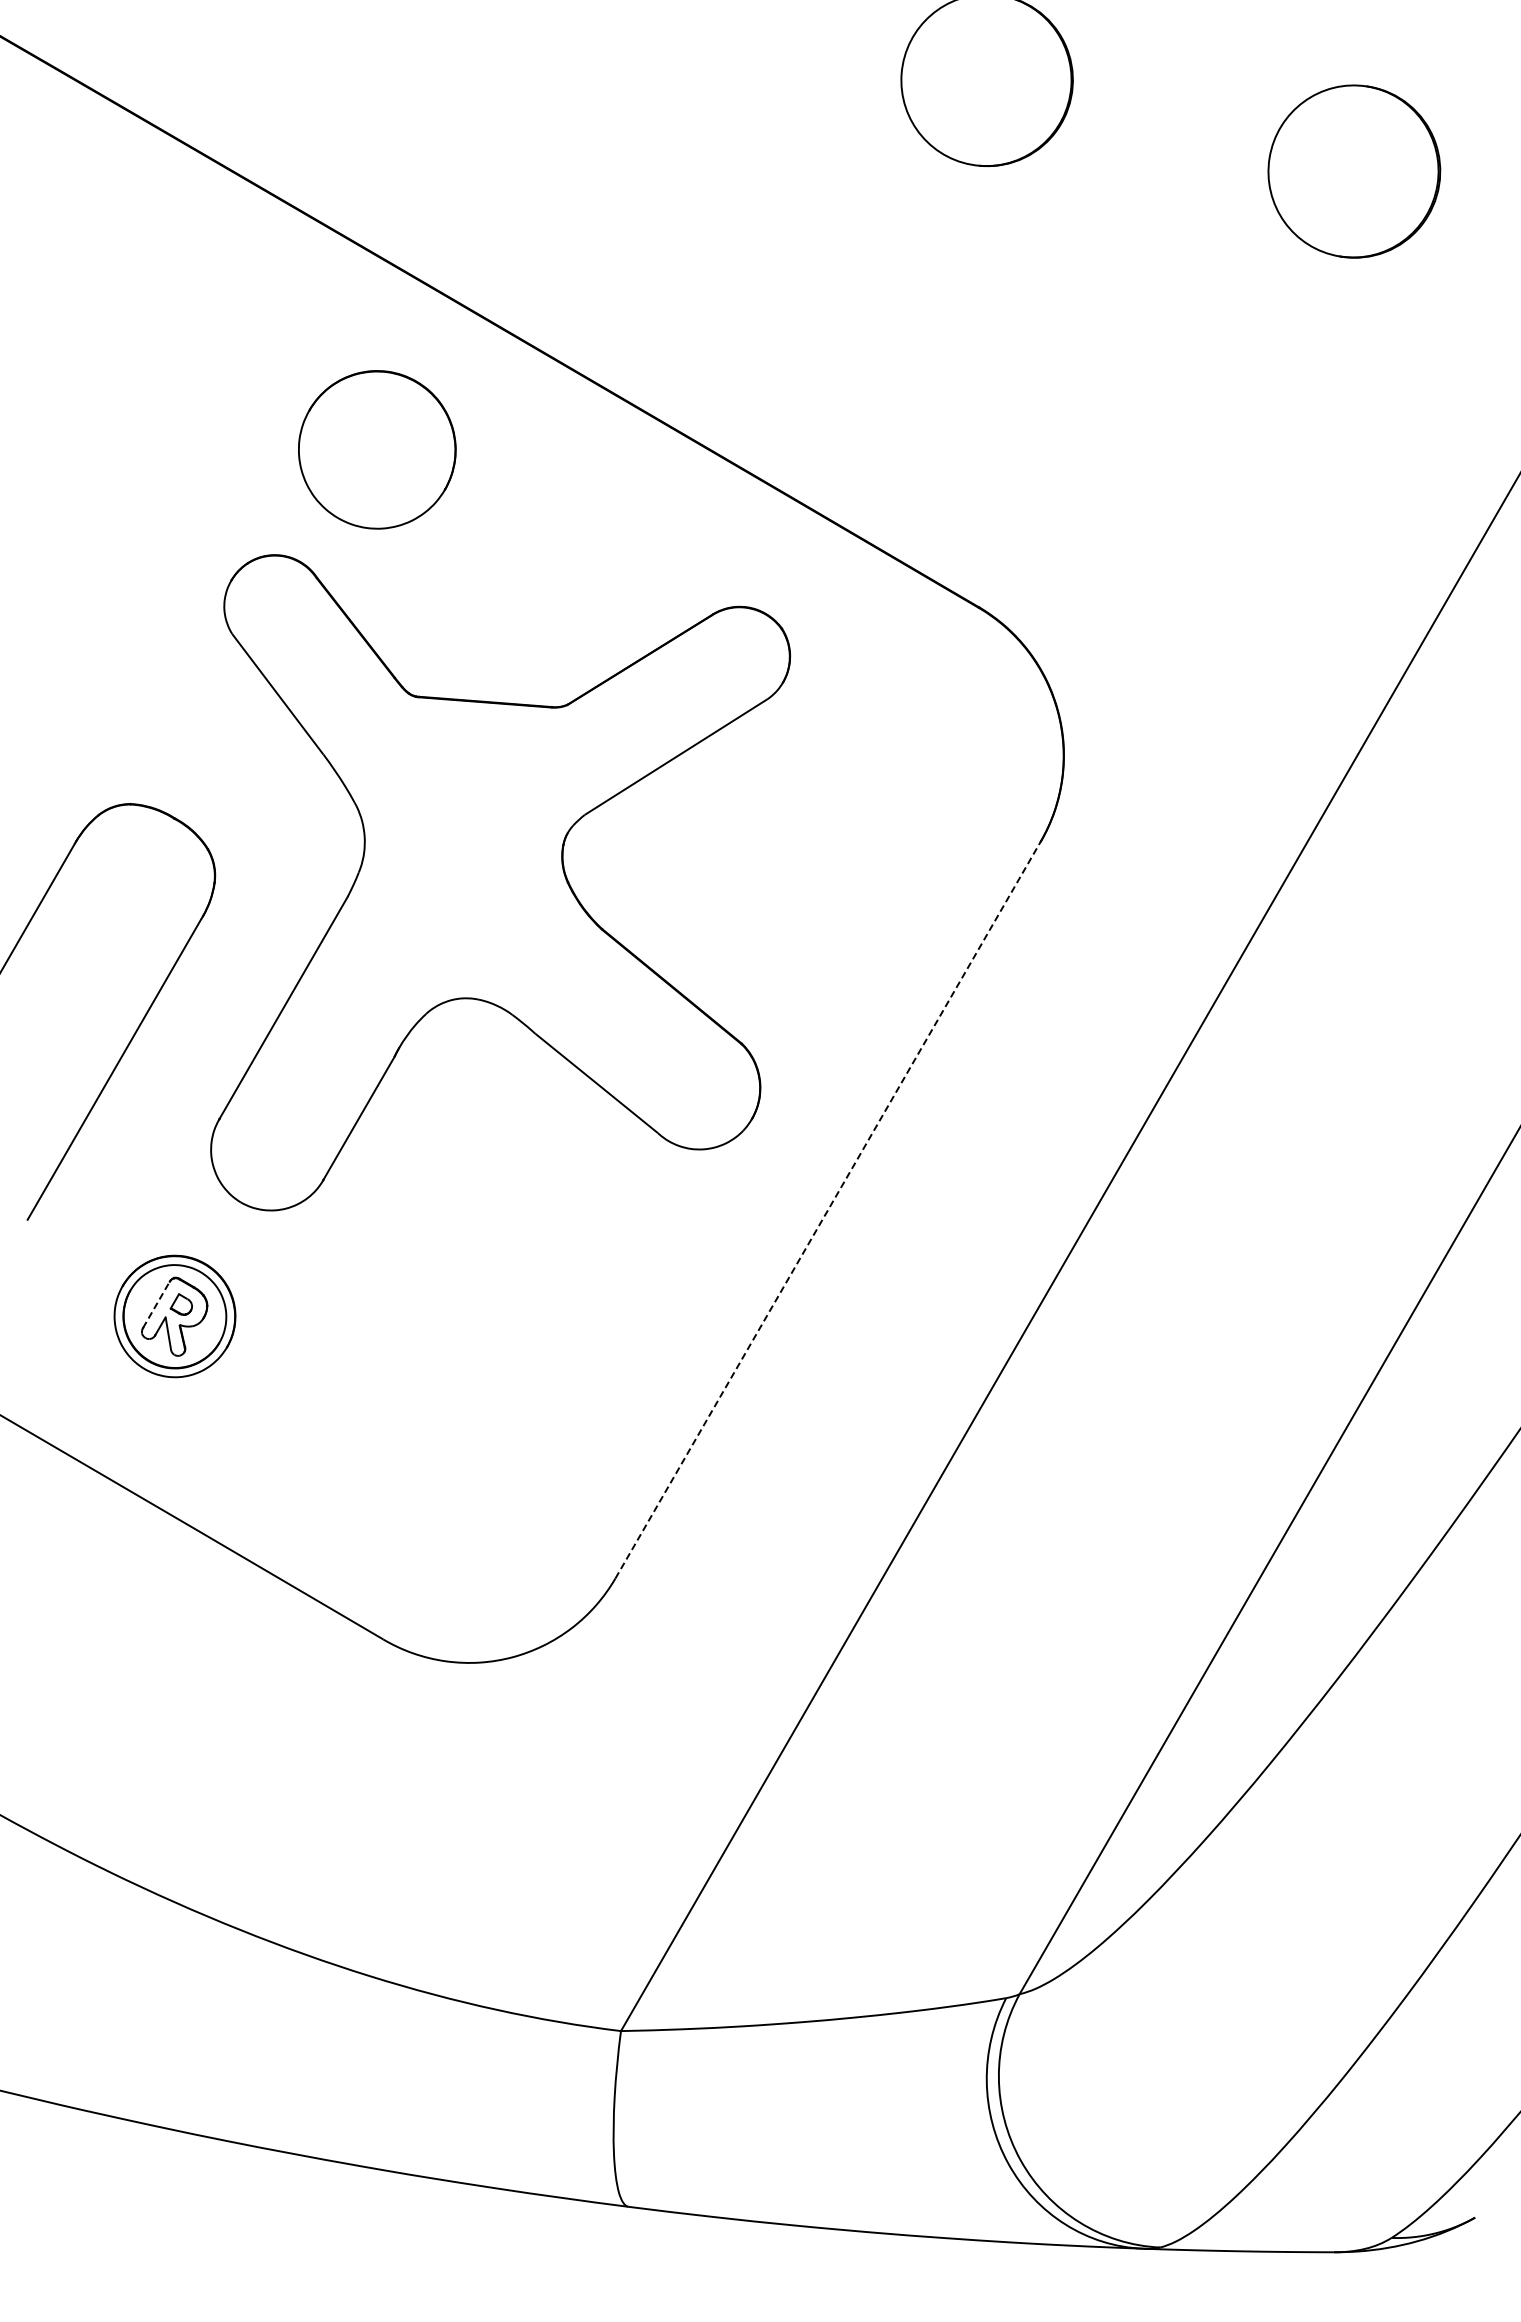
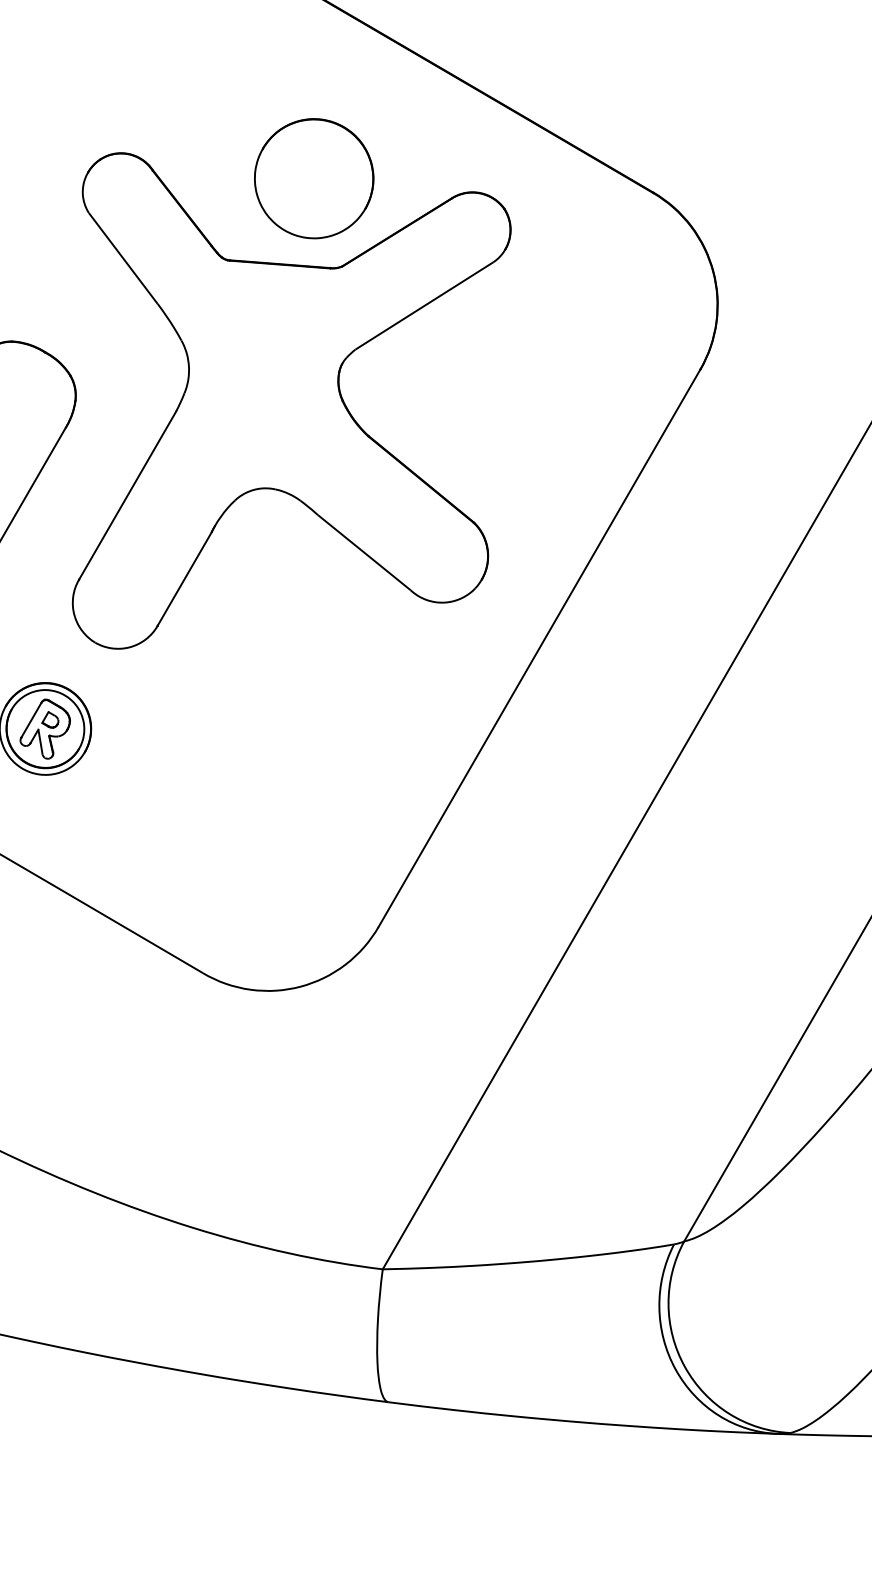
part: (377, 449) -> (314, 178), moved
line: (828, 1209) -> (539, 648), dashed -> solid
line: (156, 1304) -> (31, 719), dashed -> solid

